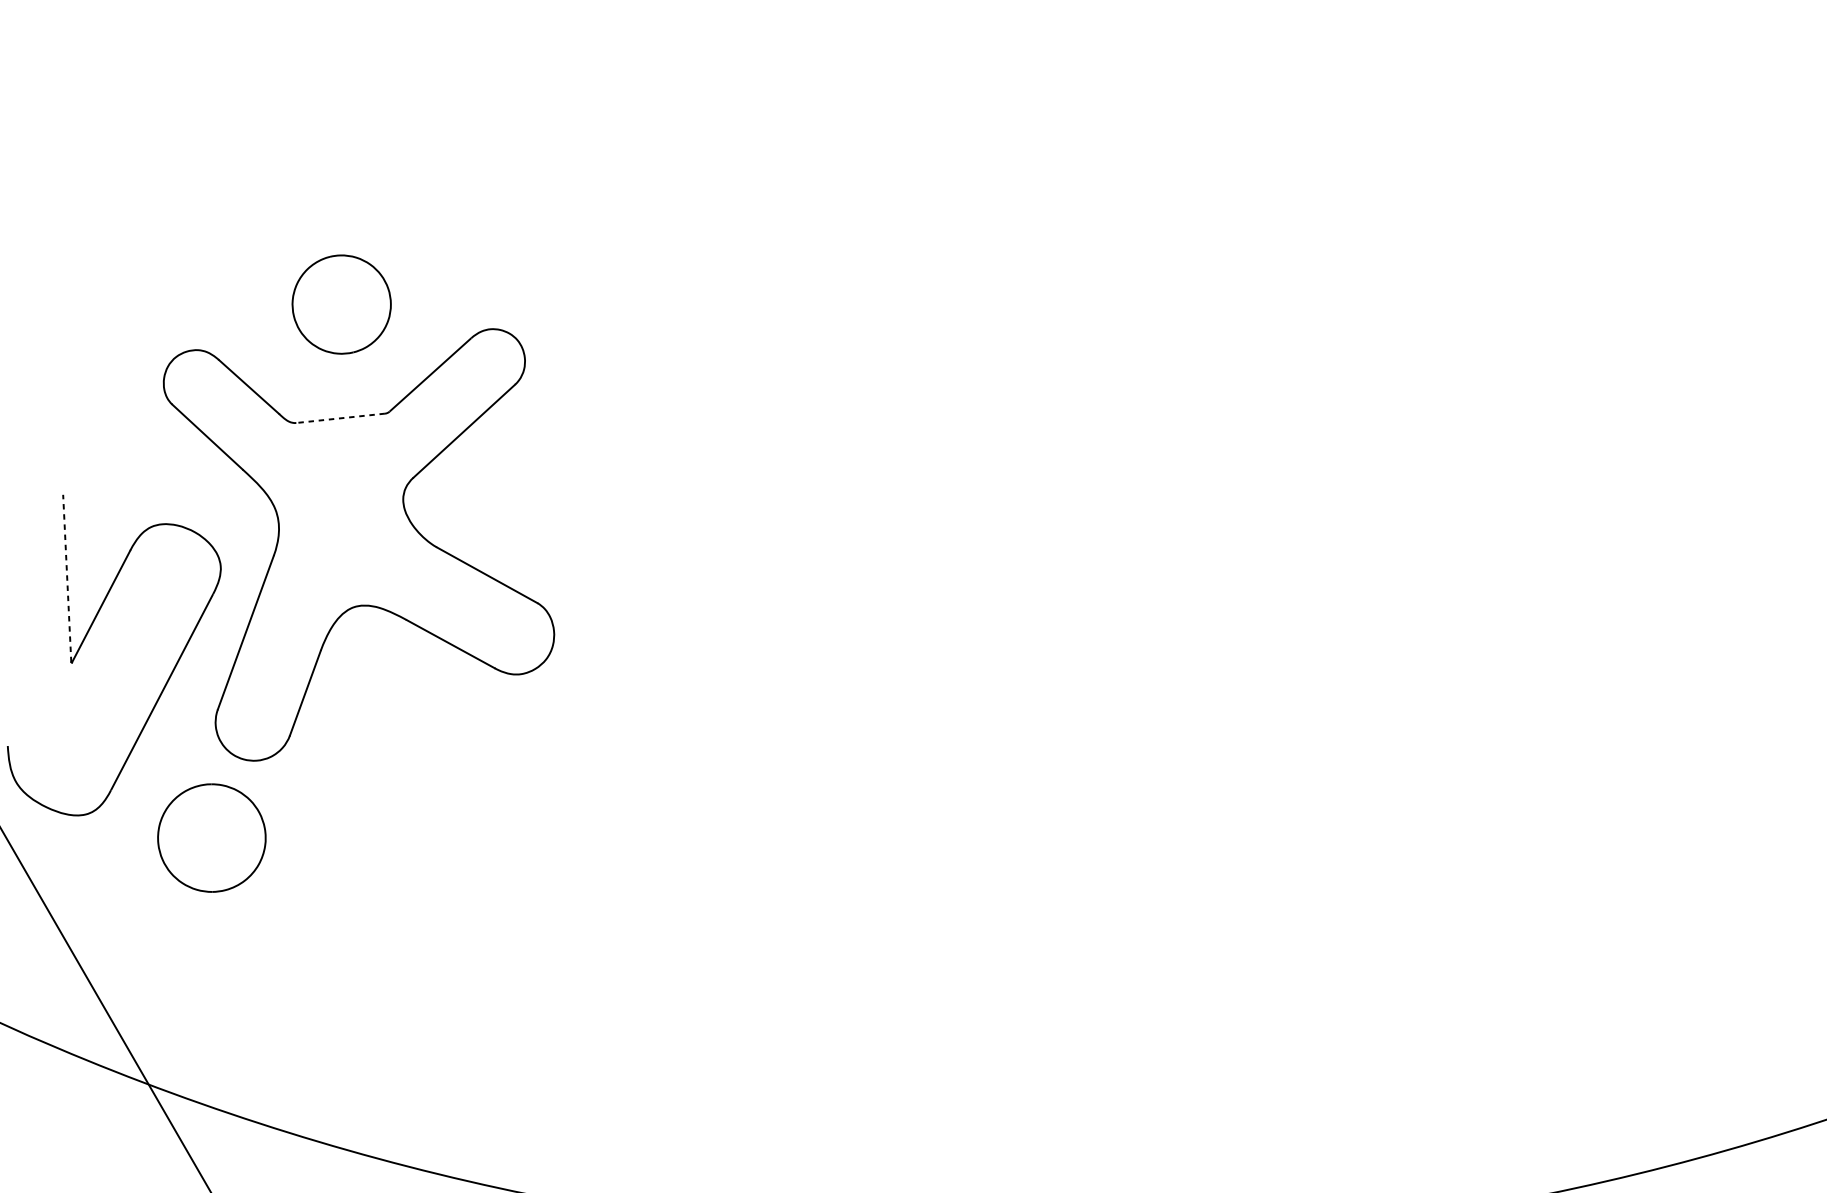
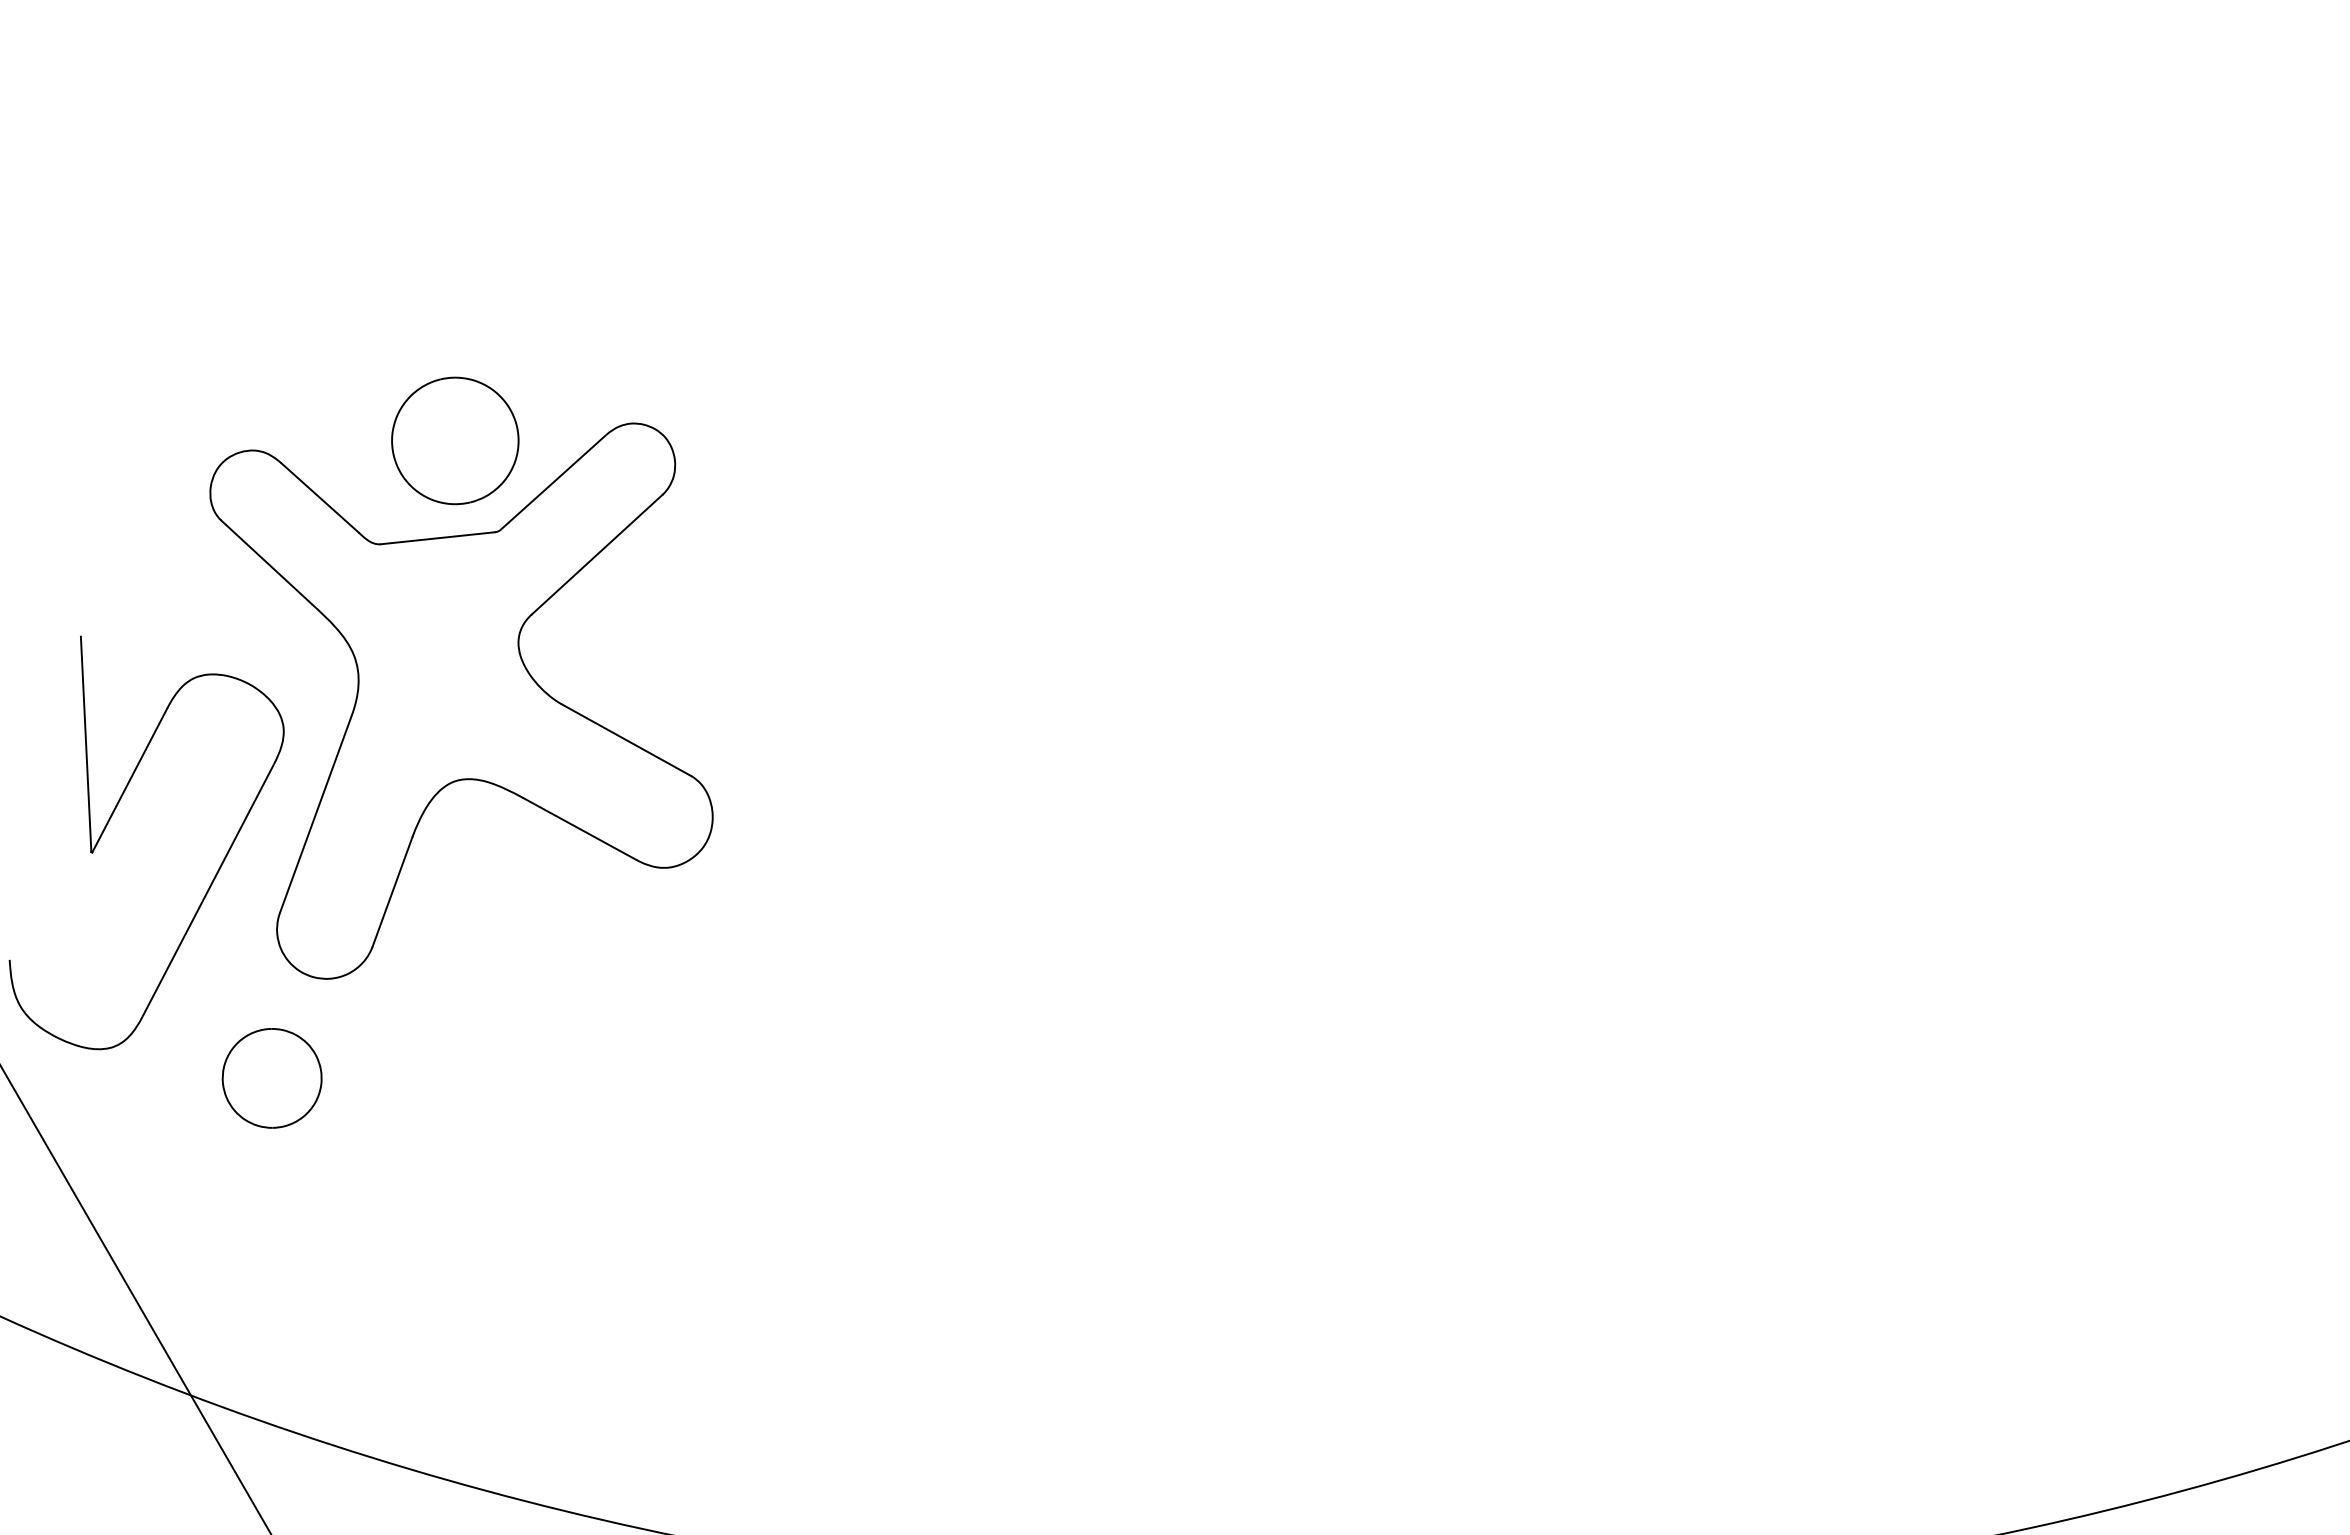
part: (341, 304) -> (455, 440), moved
line: (340, 418) -> (437, 538), dashed -> solid
line: (67, 578) -> (86, 744), dashed -> solid
part: (211, 838) -> (271, 1078), size x0.71

